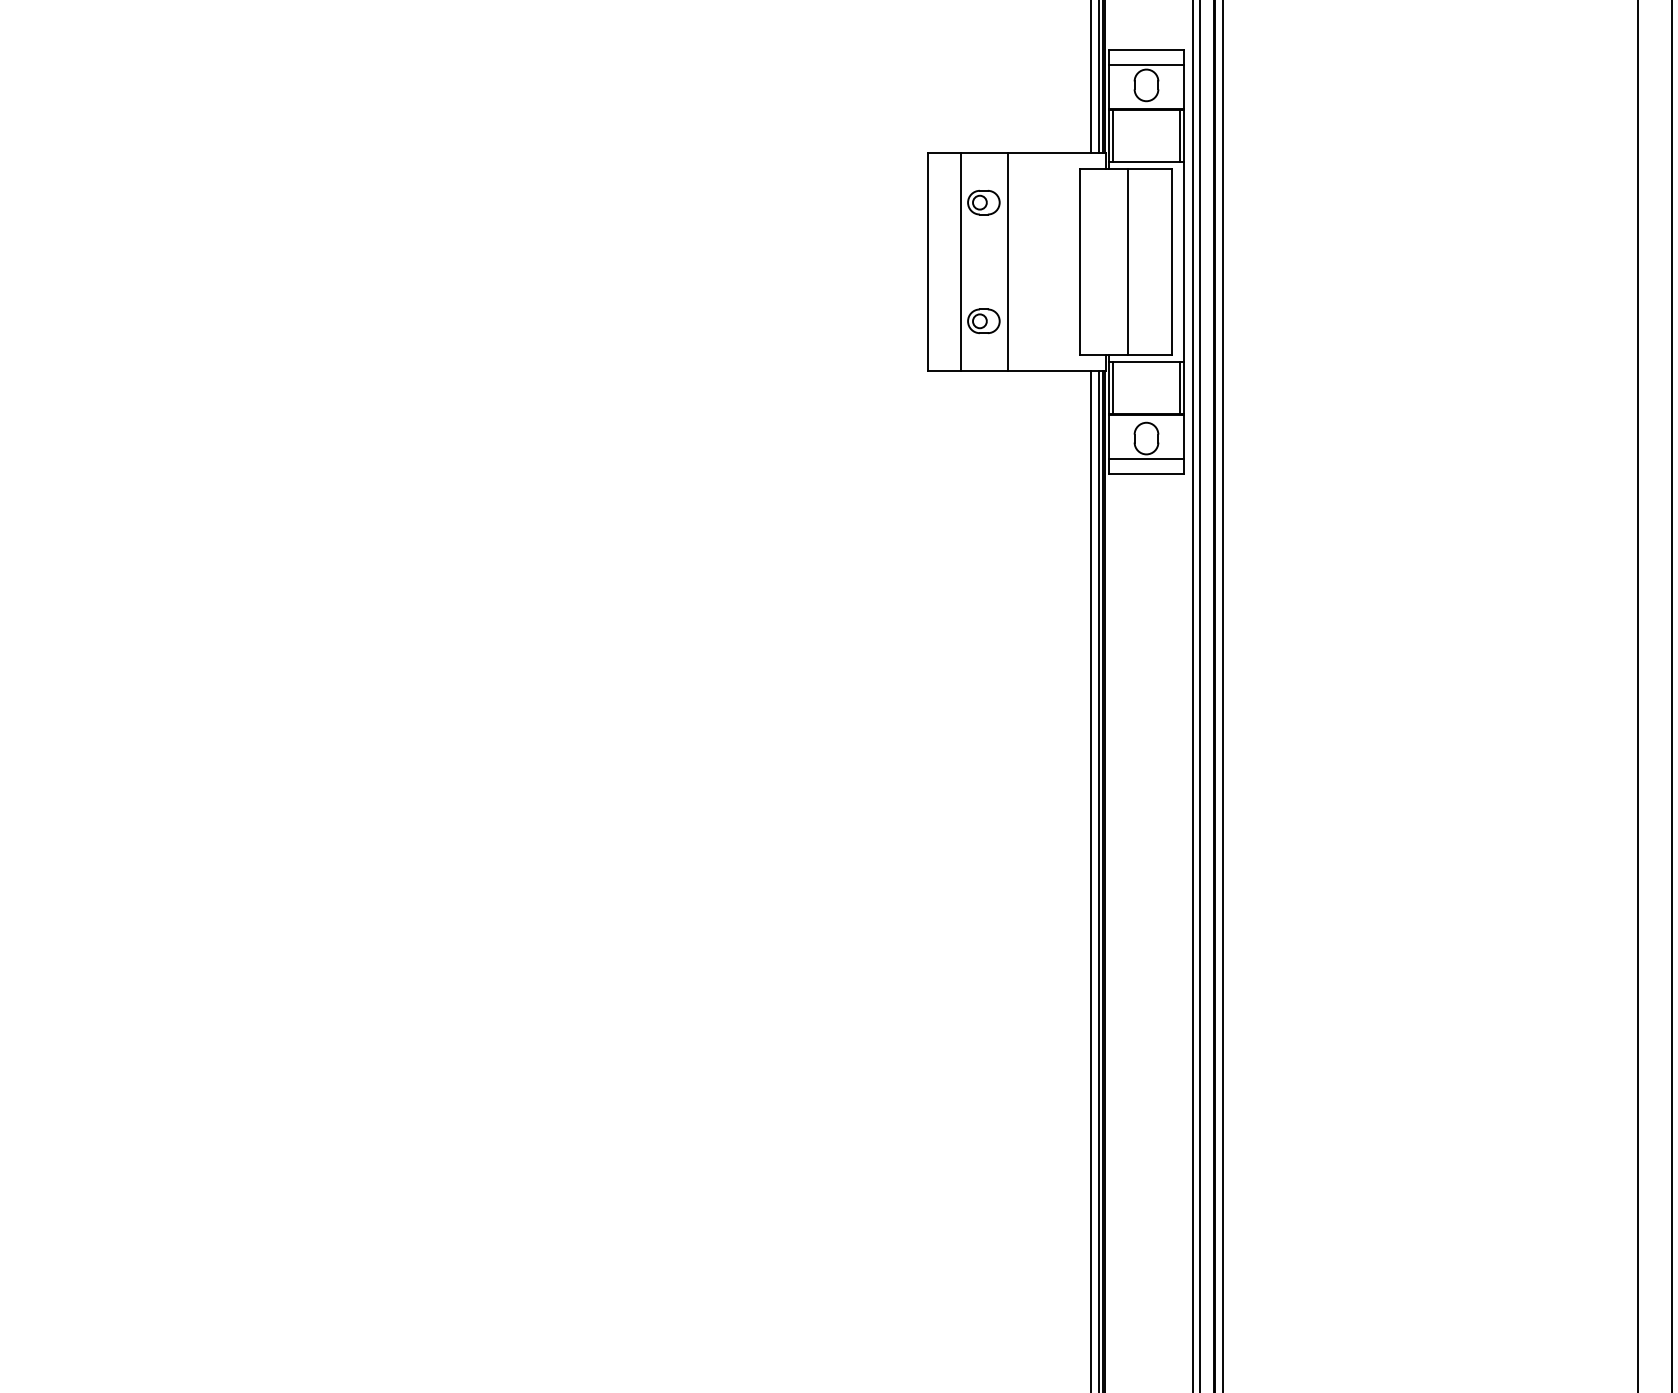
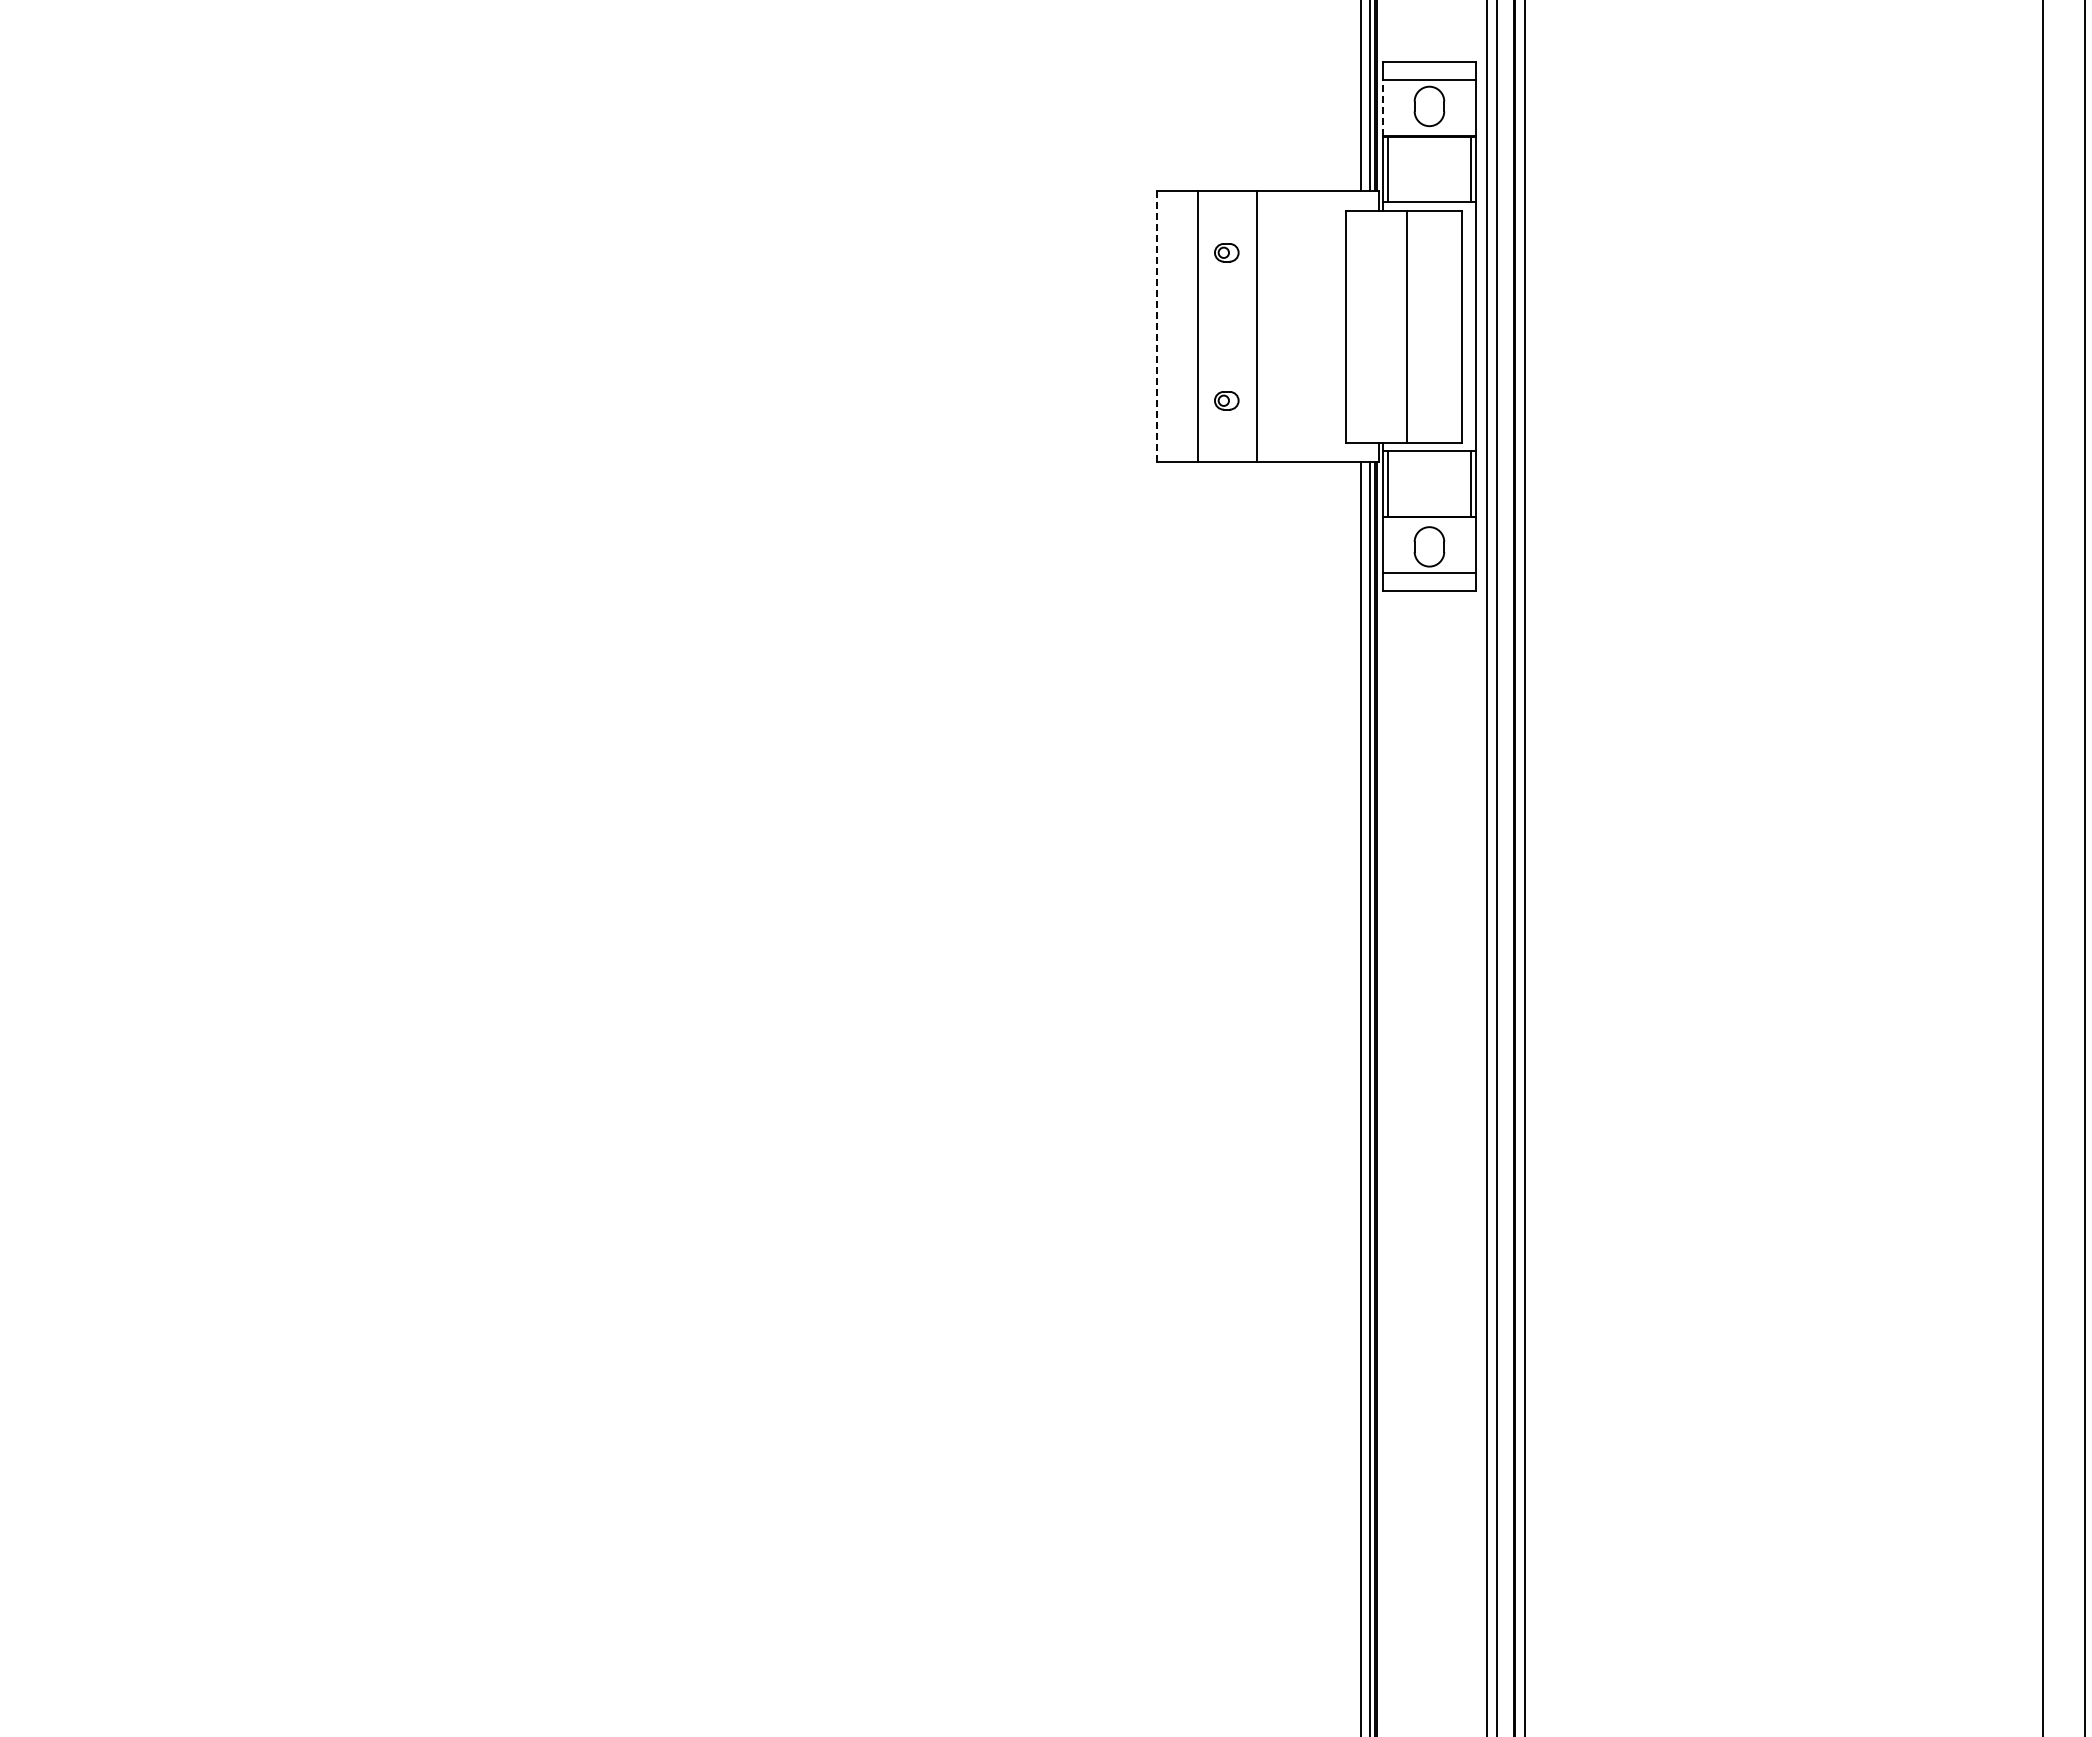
line: (1108, 87) -> (1382, 108), solid -> dashed
part: (983, 202) -> (1226, 252), size x0.6
line: (928, 261) -> (1157, 326), solid -> dashed
part: (983, 321) -> (1226, 400), size x0.6

